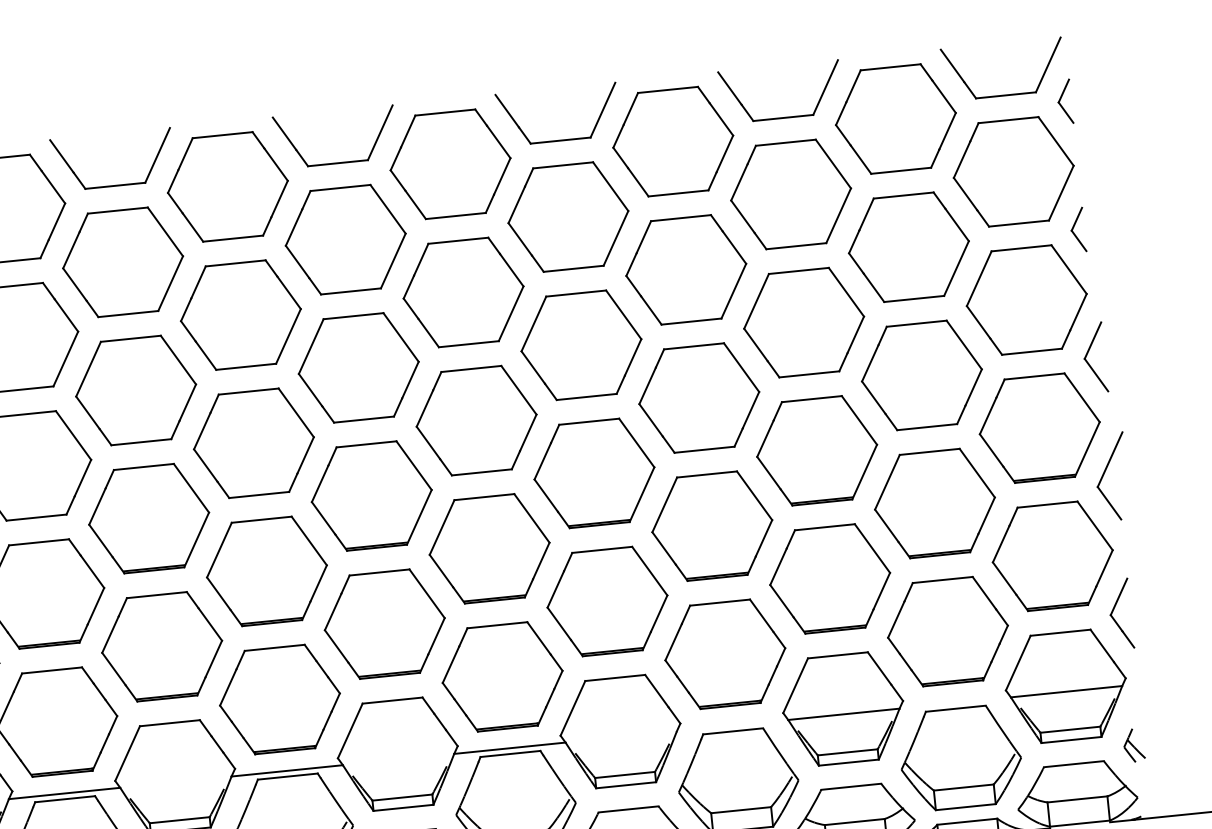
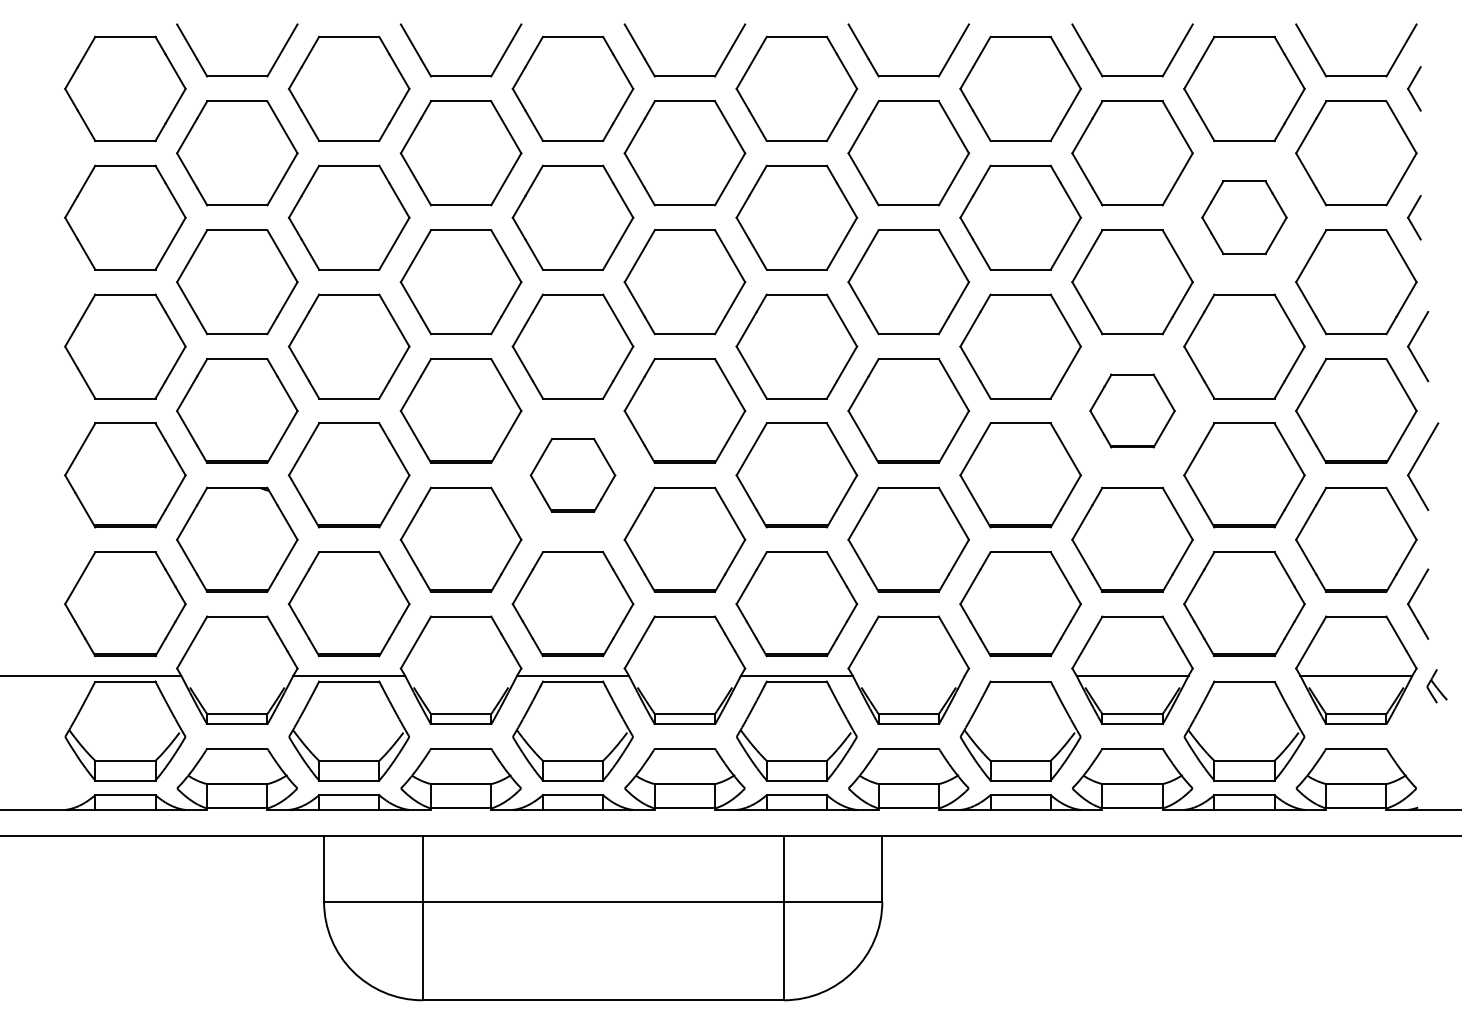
part: (908, 246) -> (1244, 217), size x0.7
part: (817, 450) -> (1132, 410), size x0.7
part: (266, 571) -> (572, 475), size x0.7
part: (1133, 745) -> (1436, 686), moved

